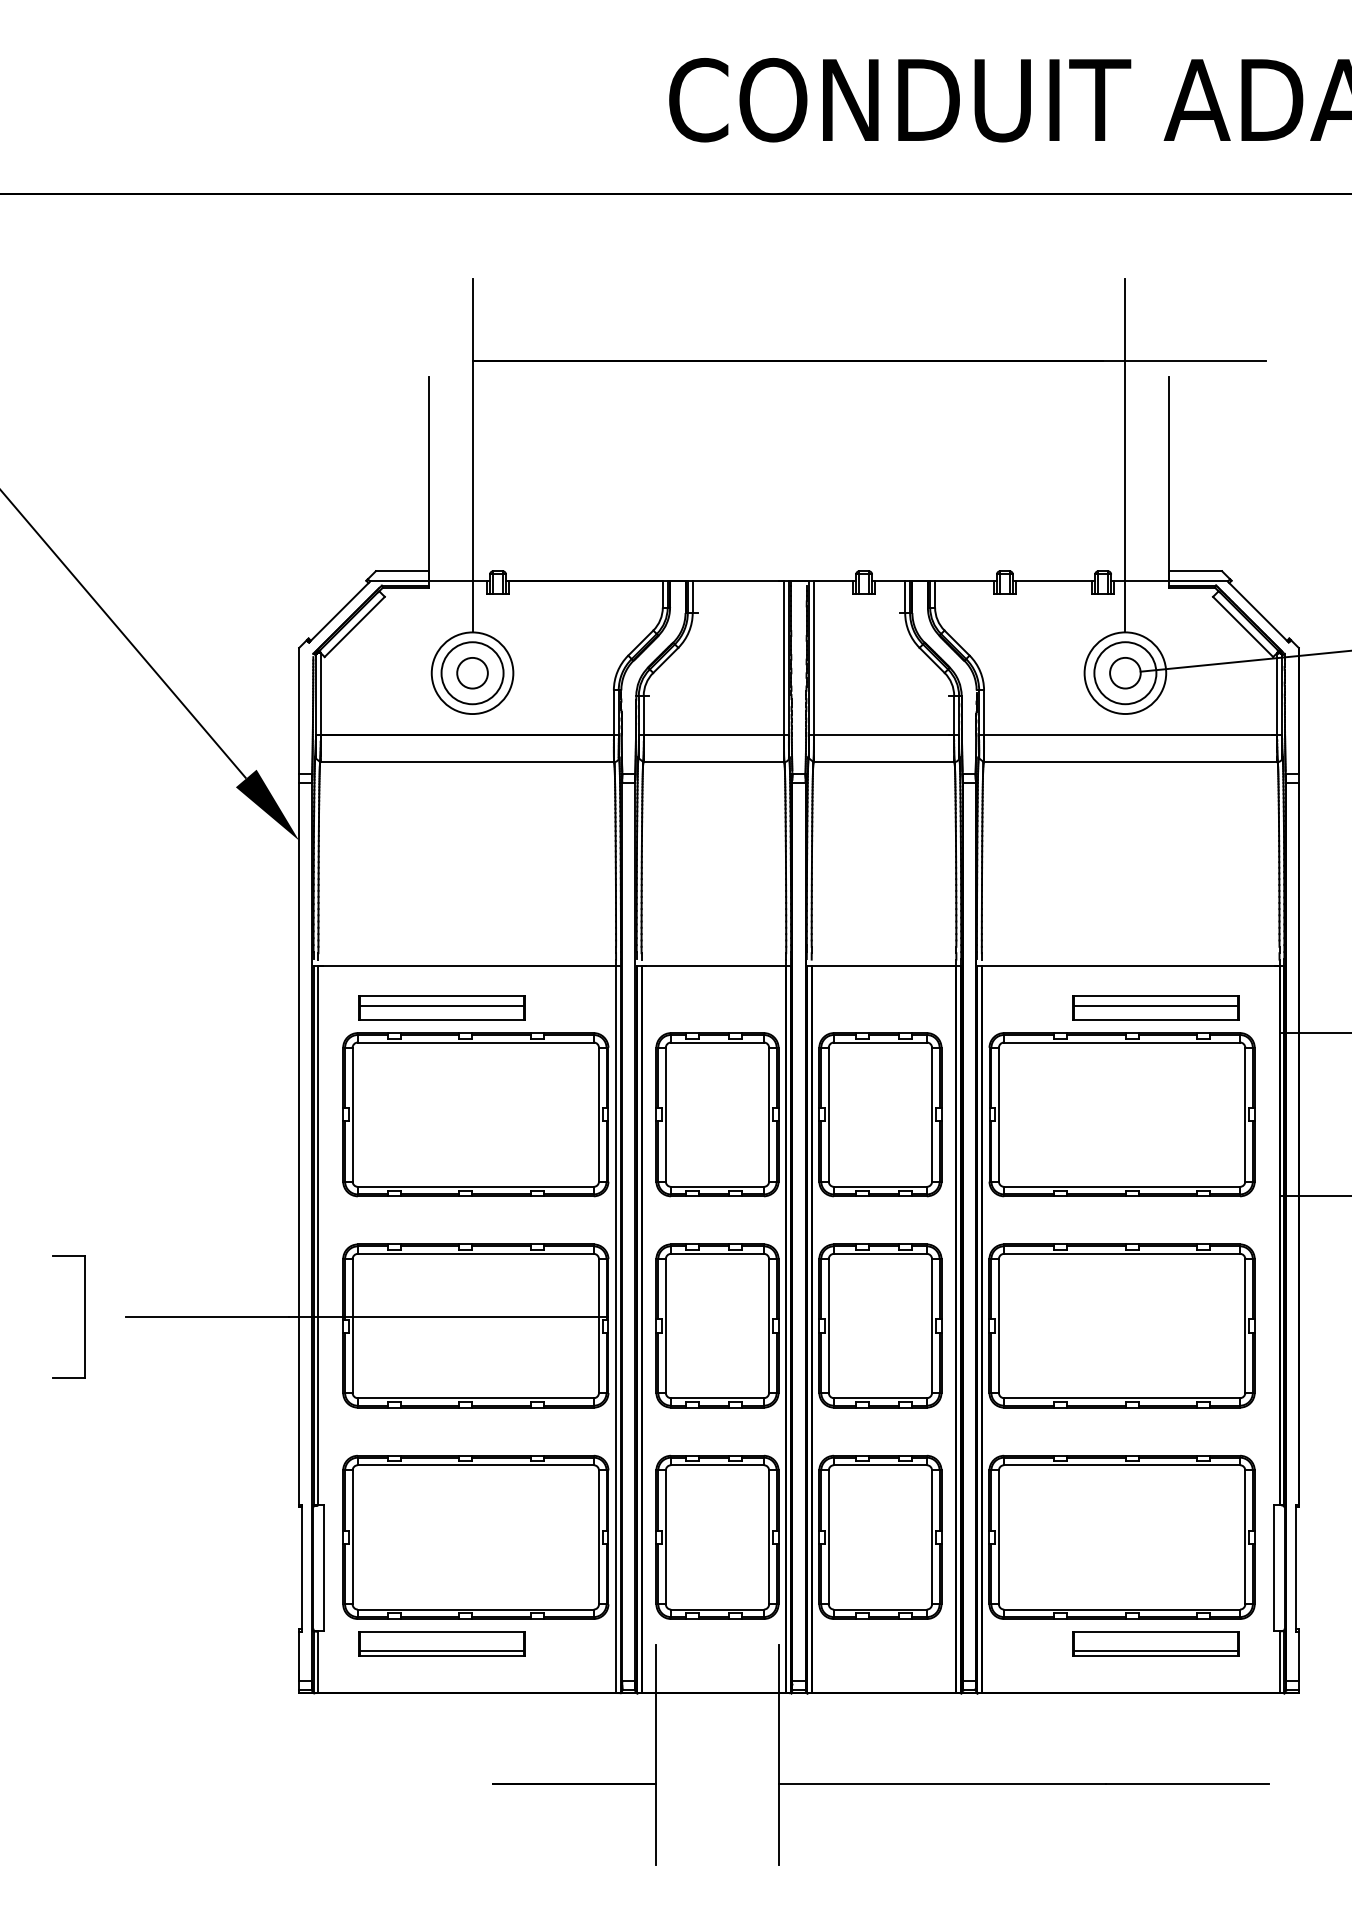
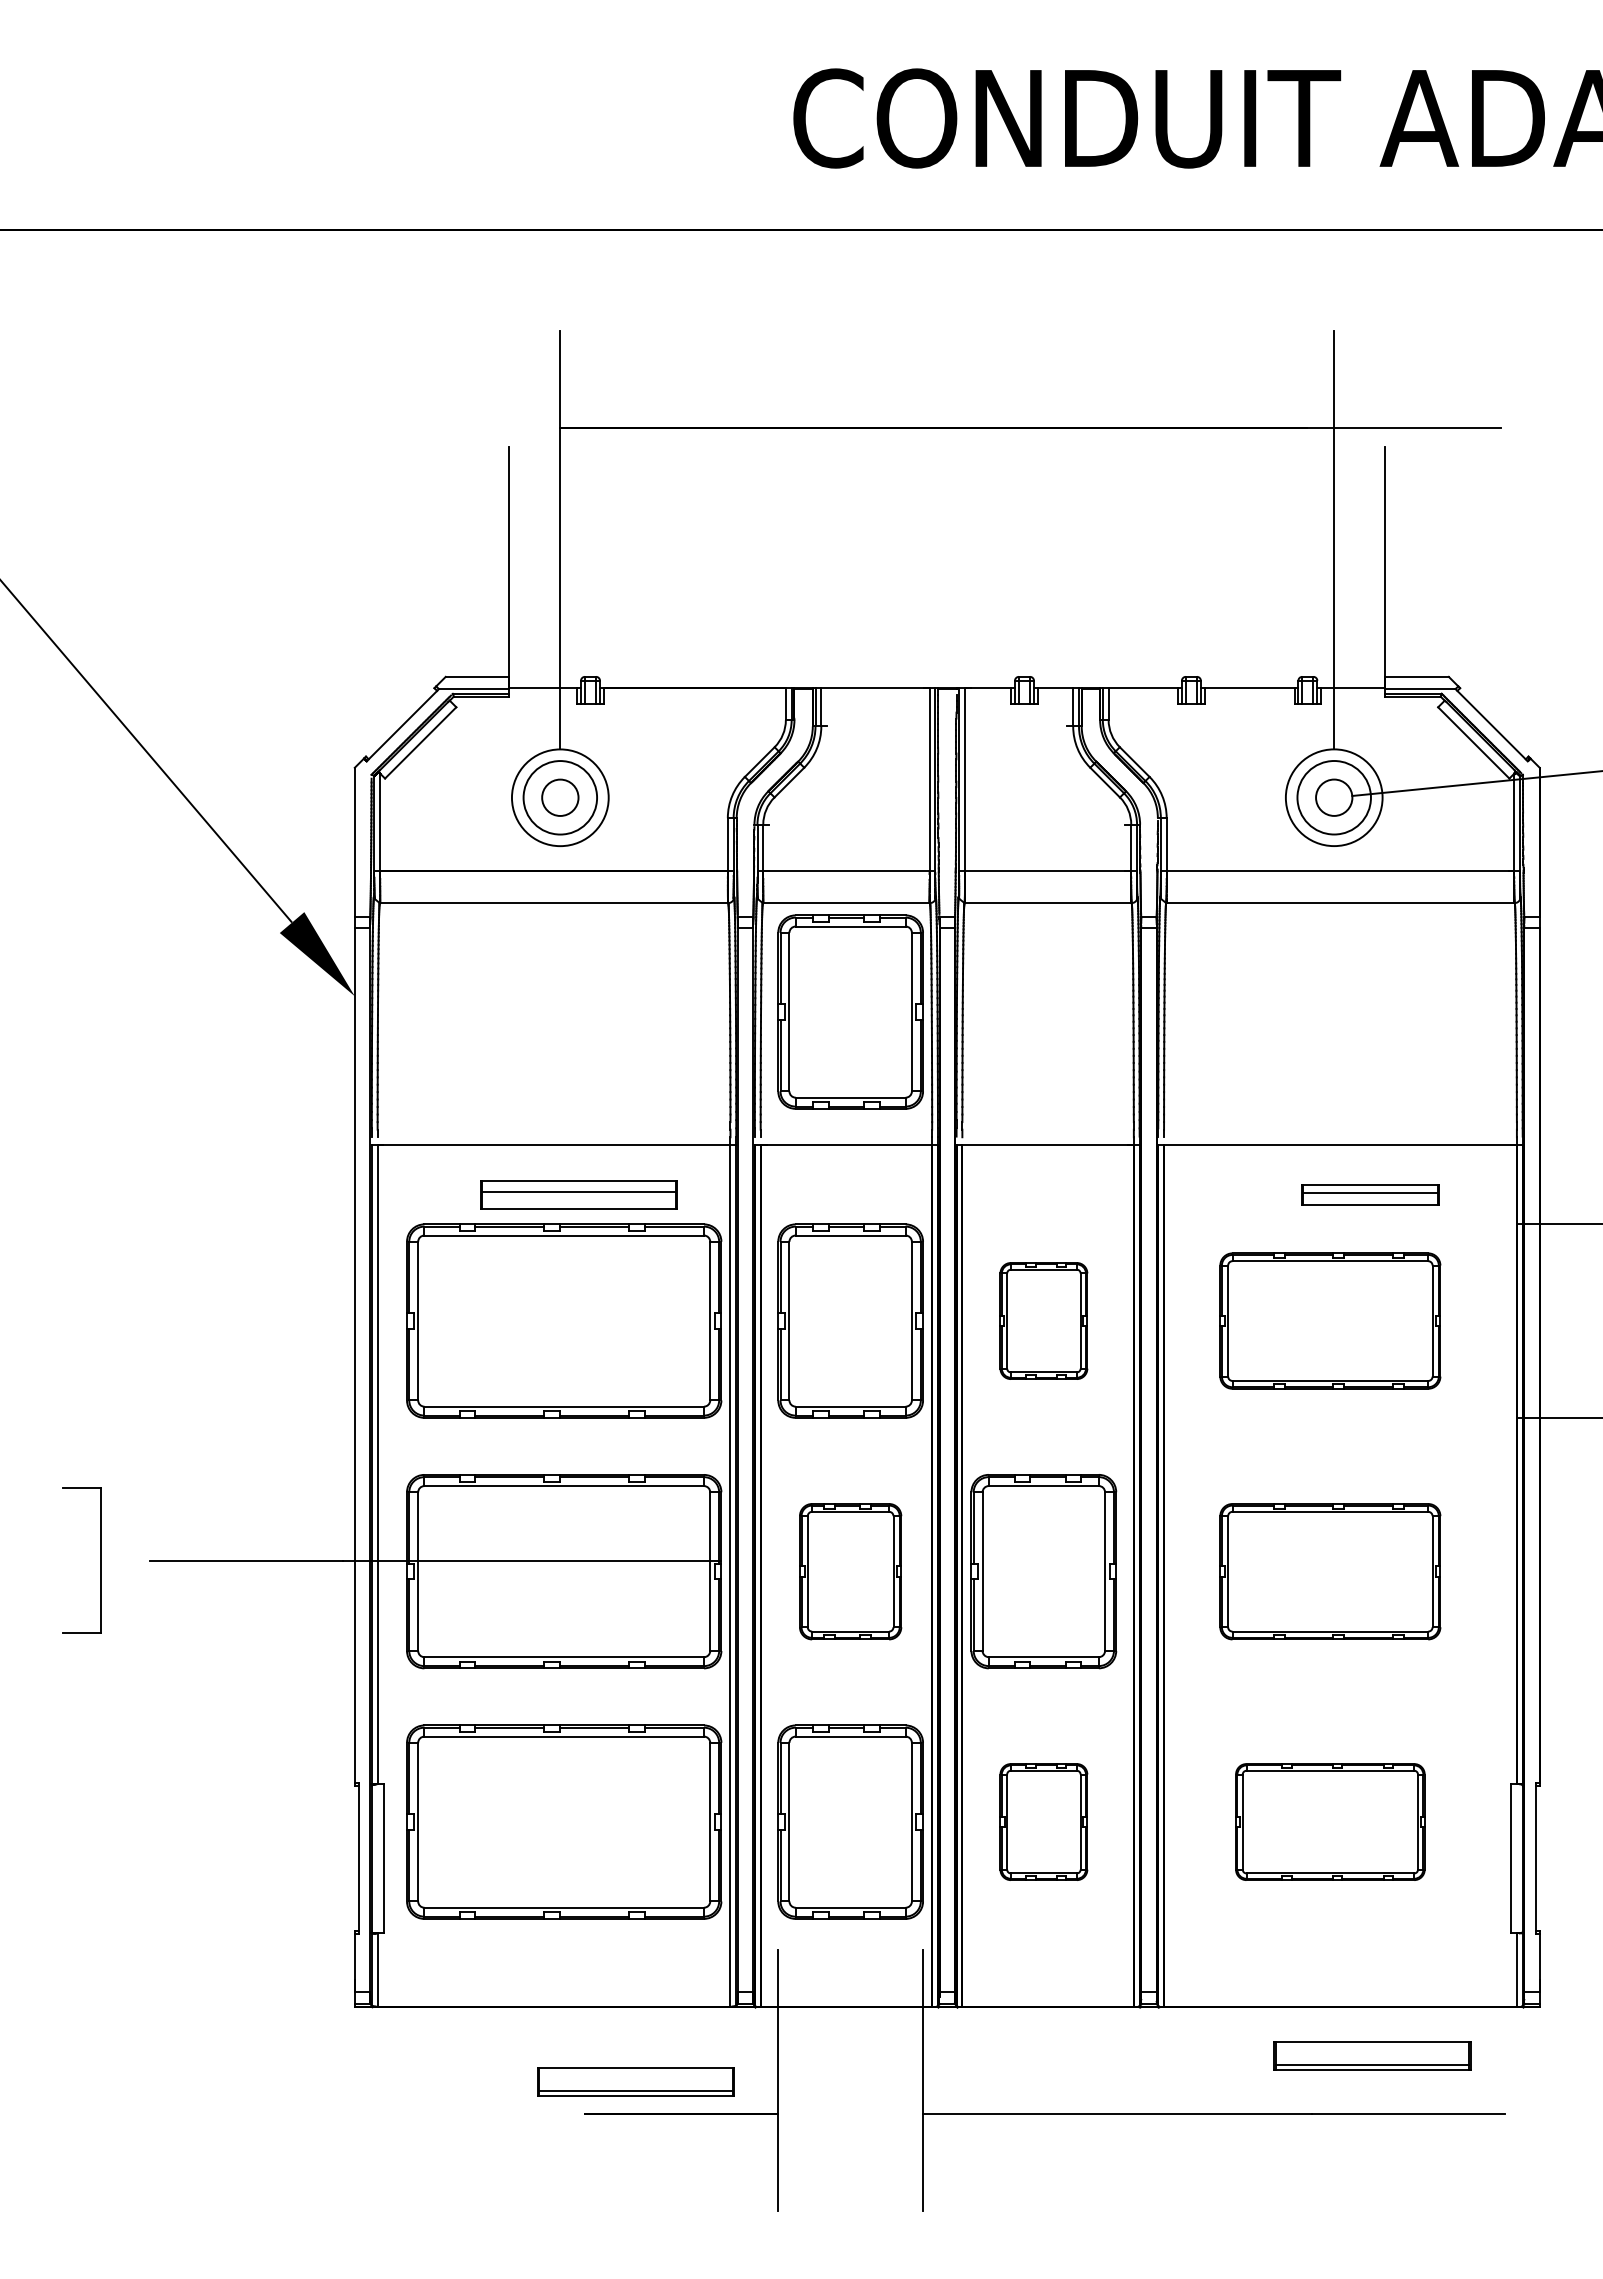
part: (717, 853) -> (850, 1011), added
part: (441, 1007) -> (578, 1194), moved
part: (1156, 1007) -> (1370, 1194), size x0.7
part: (880, 1114) -> (1043, 1320), size x0.6
part: (1122, 1114) -> (1330, 1320), size x0.7
part: (717, 1325) -> (850, 1571), size x0.7
part: (1122, 1325) -> (1330, 1571), size x0.7
part: (880, 1536) -> (1043, 1821), size x0.6
part: (1122, 1536) -> (1330, 1821), size x0.6
part: (441, 1643) -> (635, 2081), moved
part: (1156, 1643) -> (1372, 2055), moved

